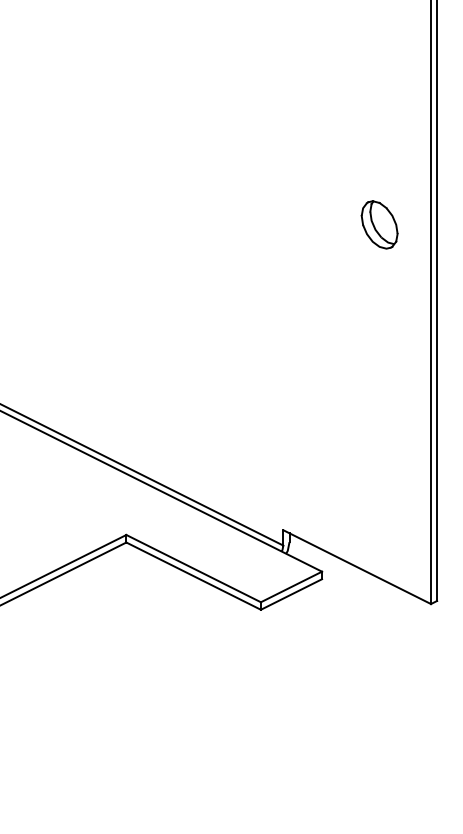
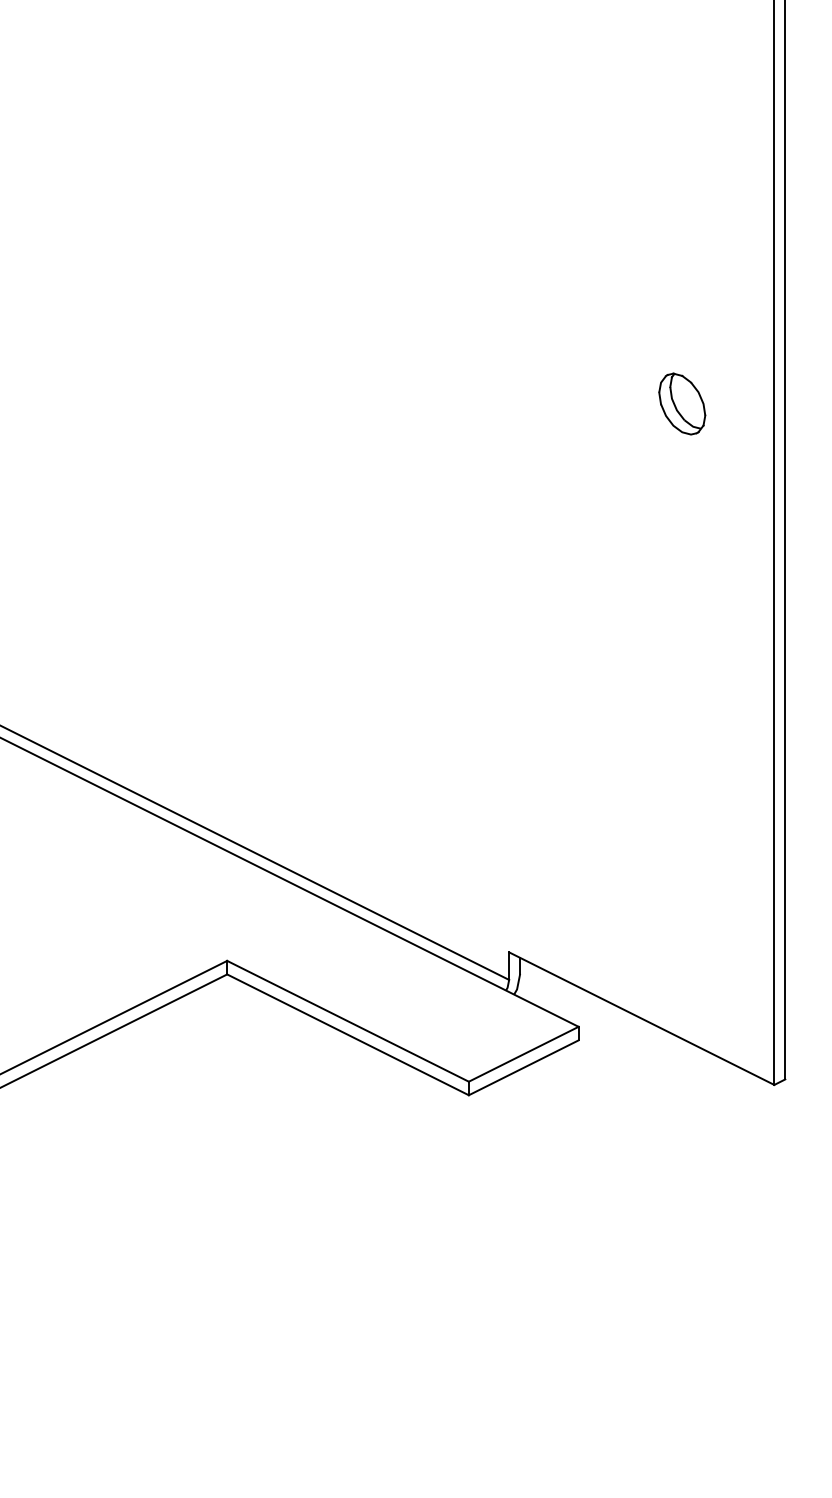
part: (379, 224) -> (681, 403), size x0.71

